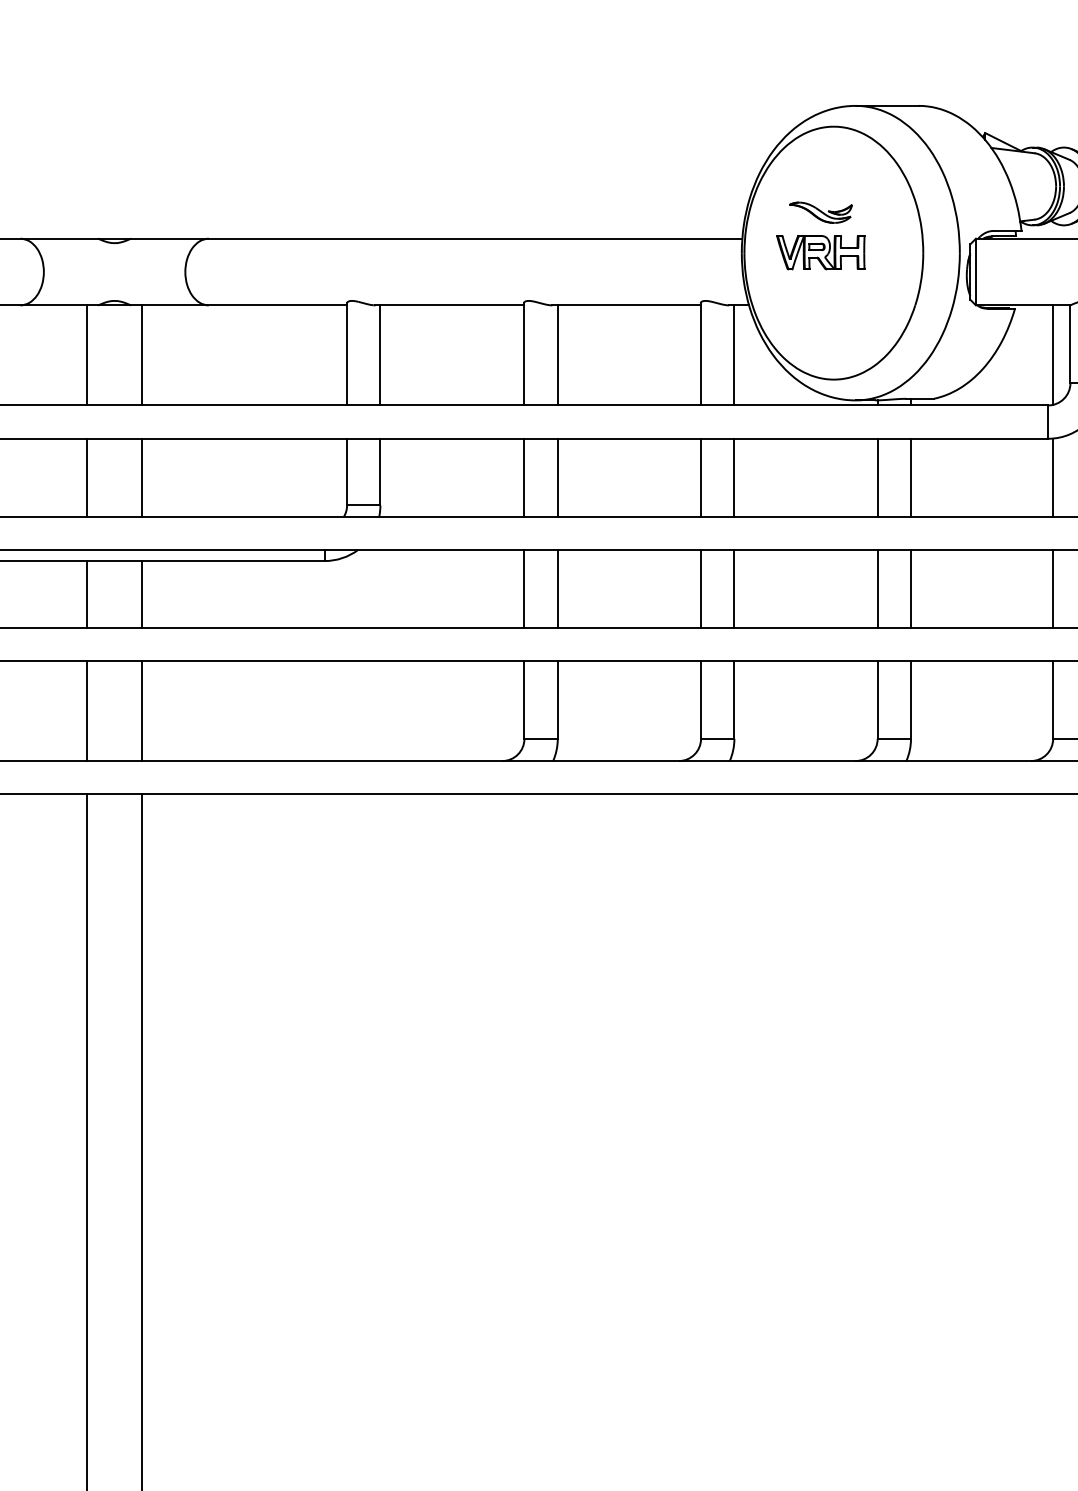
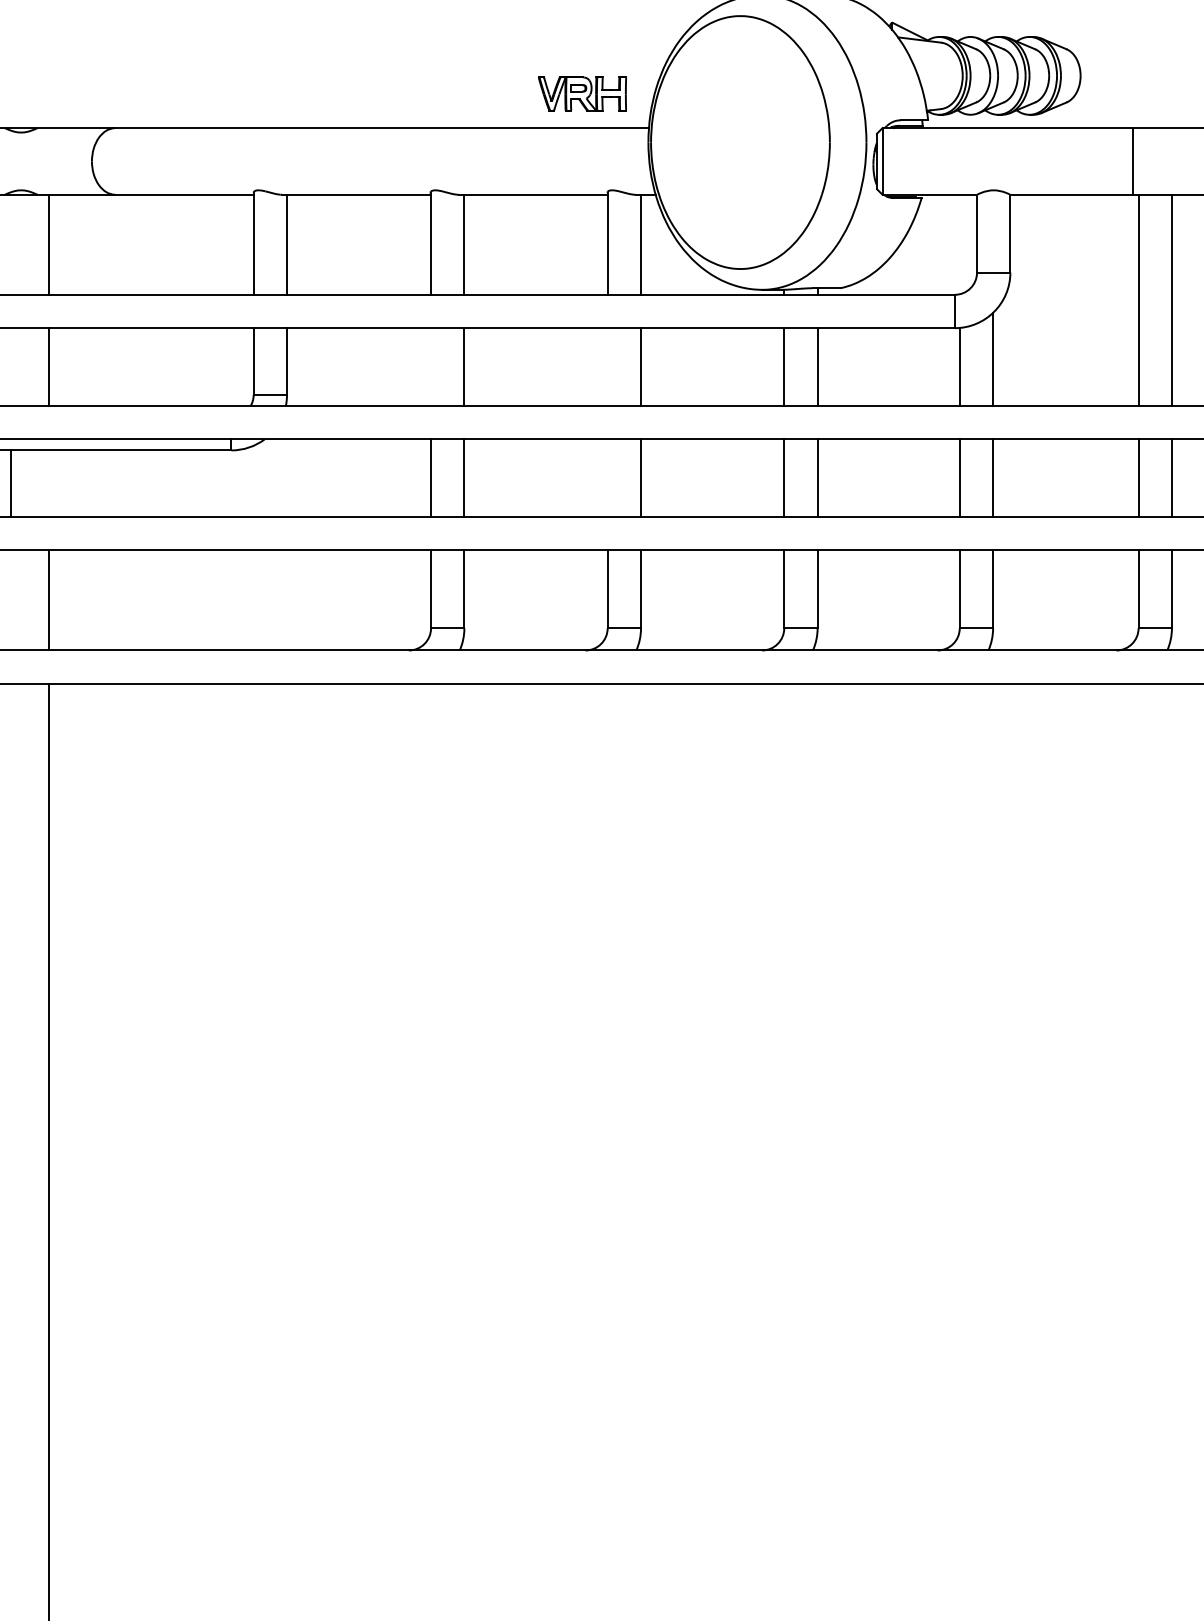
part: (820, 213) -> (727, 102), removed
part: (820, 252) -> (582, 93), moved
line: (1052, 355) -> (959, 244), removed
line: (524, 477) -> (431, 366), removed
line: (700, 477) -> (607, 366), removed
line: (700, 589) -> (607, 478), removed
line: (142, 594) -> (11, 483), moved

